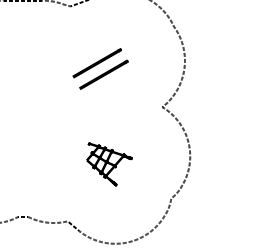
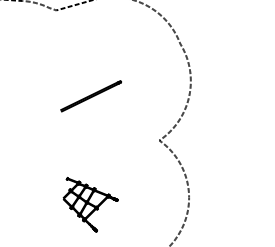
line: (96, 63) -> (83, 81), removed

